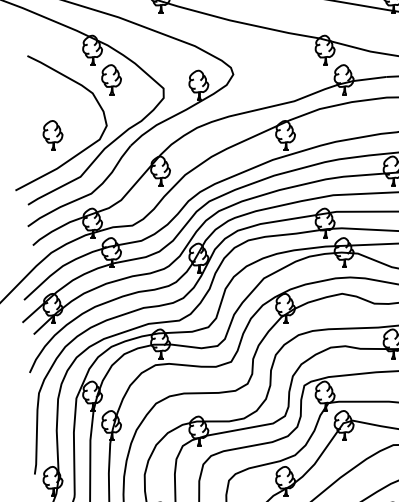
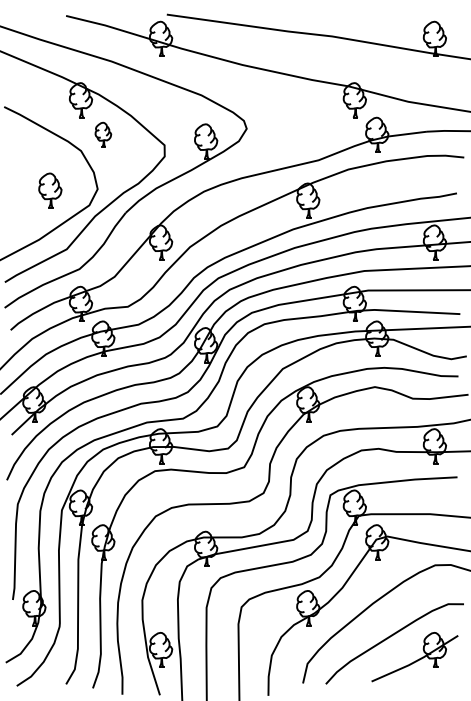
part: (111, 79) -> (103, 134), size x0.7
part: (53, 135) -> (50, 190), moved

